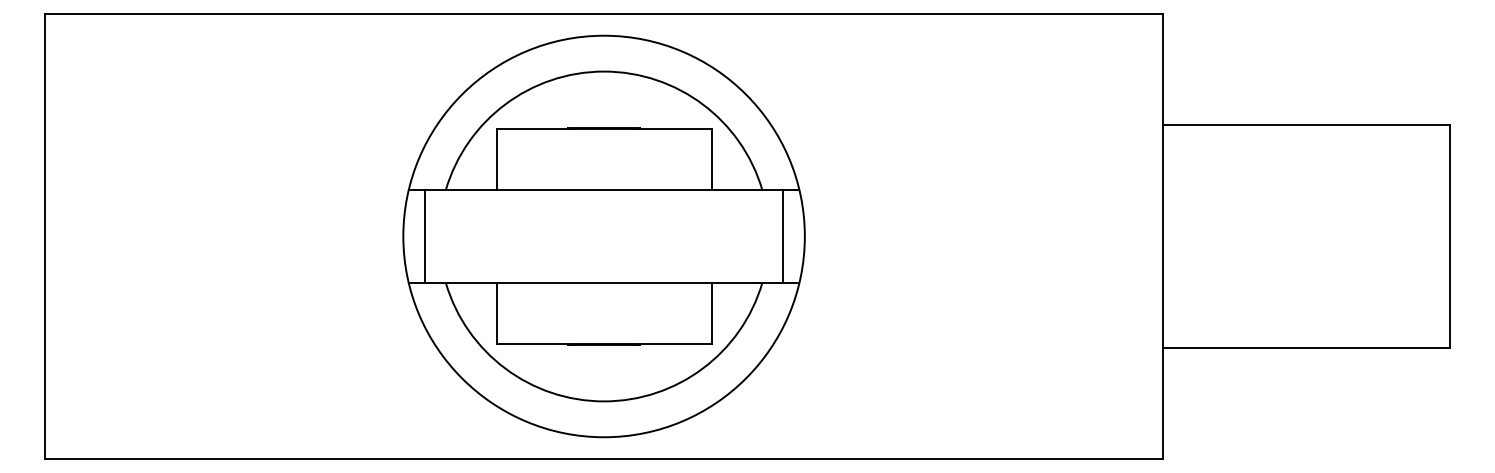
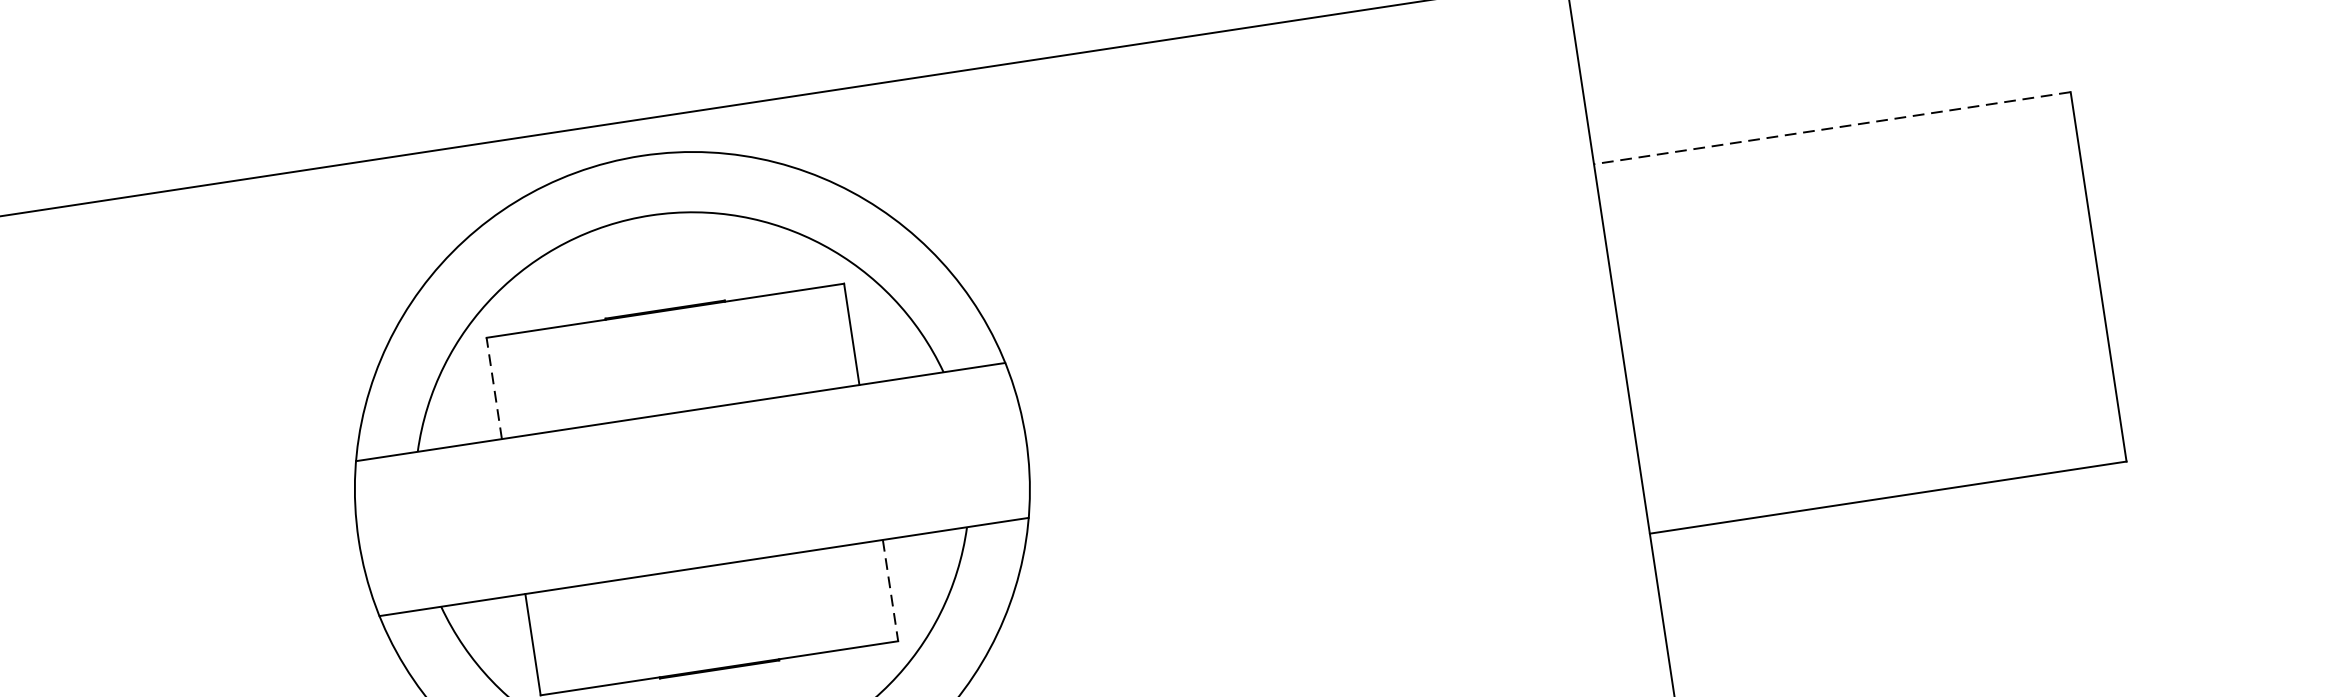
line: (1306, 125) -> (1831, 128), solid -> dashed
line: (496, 158) -> (493, 386), solid -> dashed
line: (424, 236) -> (393, 534), removed
line: (783, 236) -> (990, 444), removed
line: (711, 314) -> (890, 592), solid -> dashed

